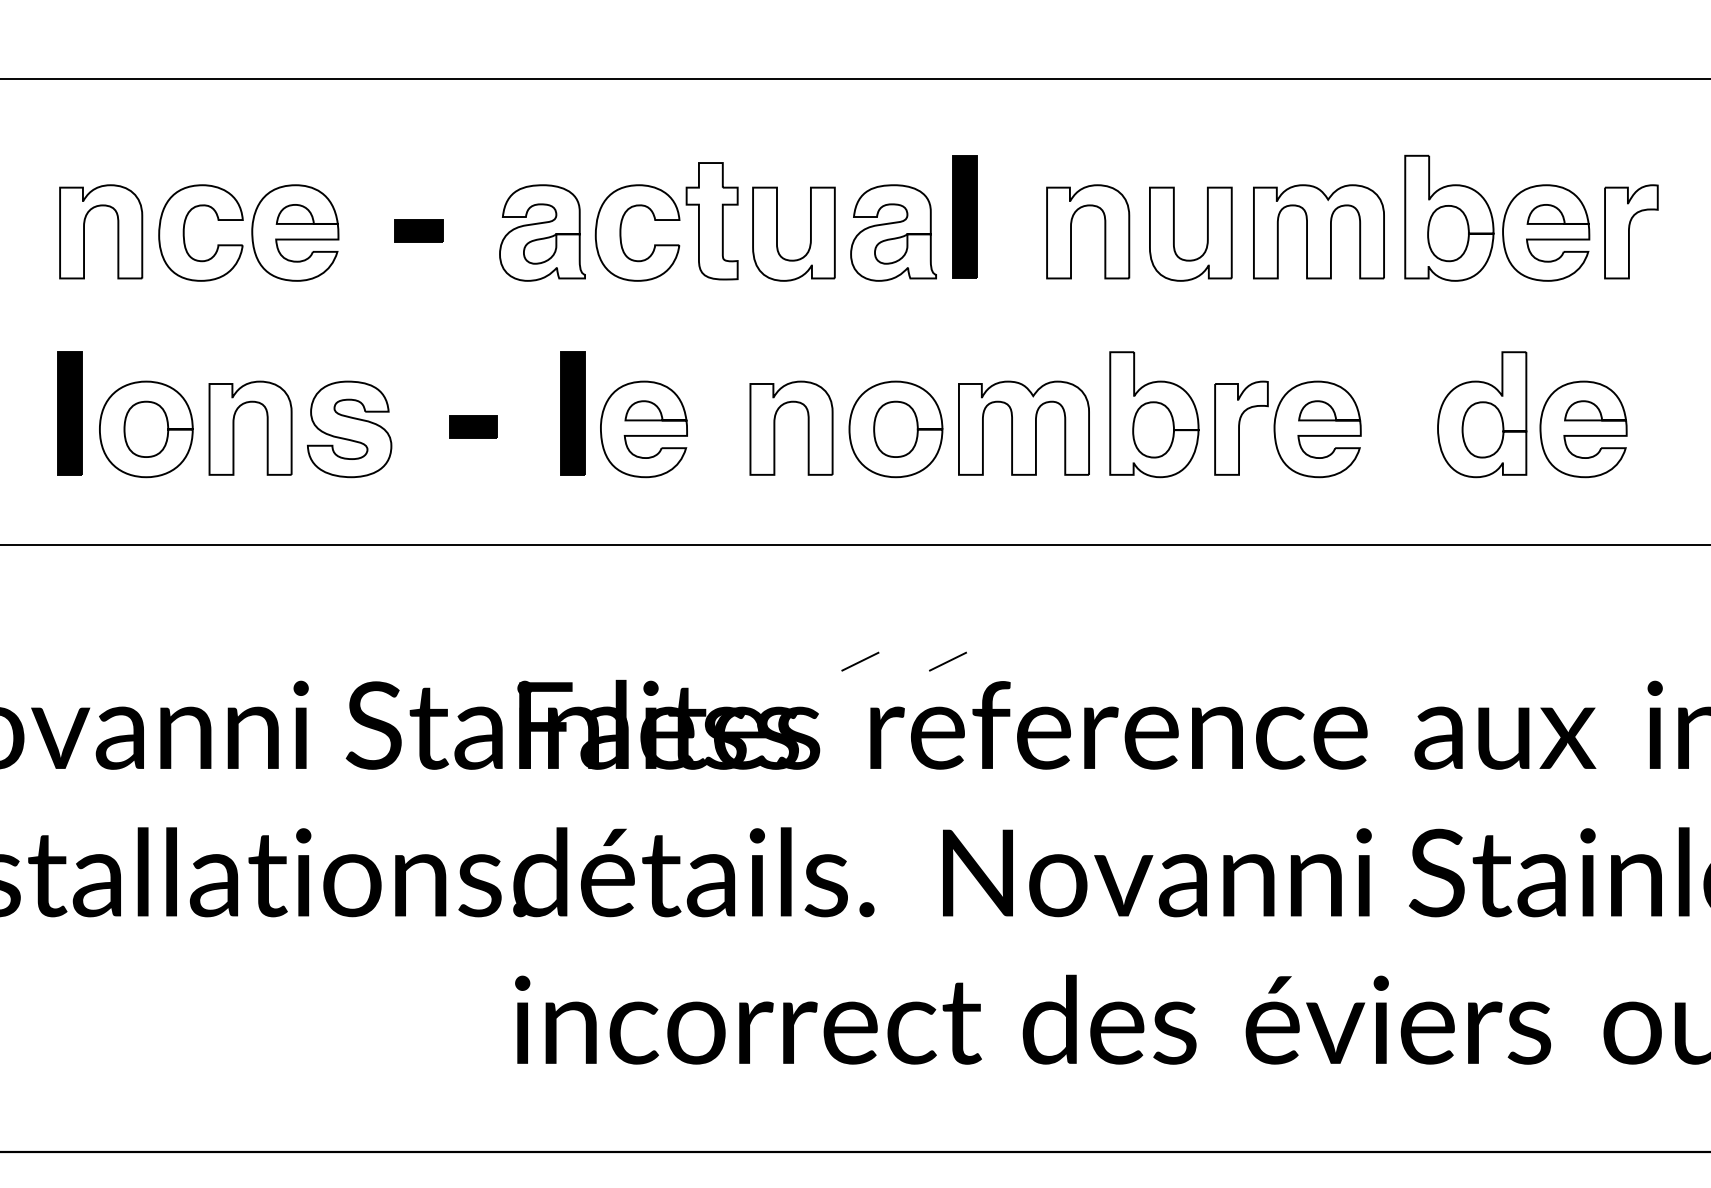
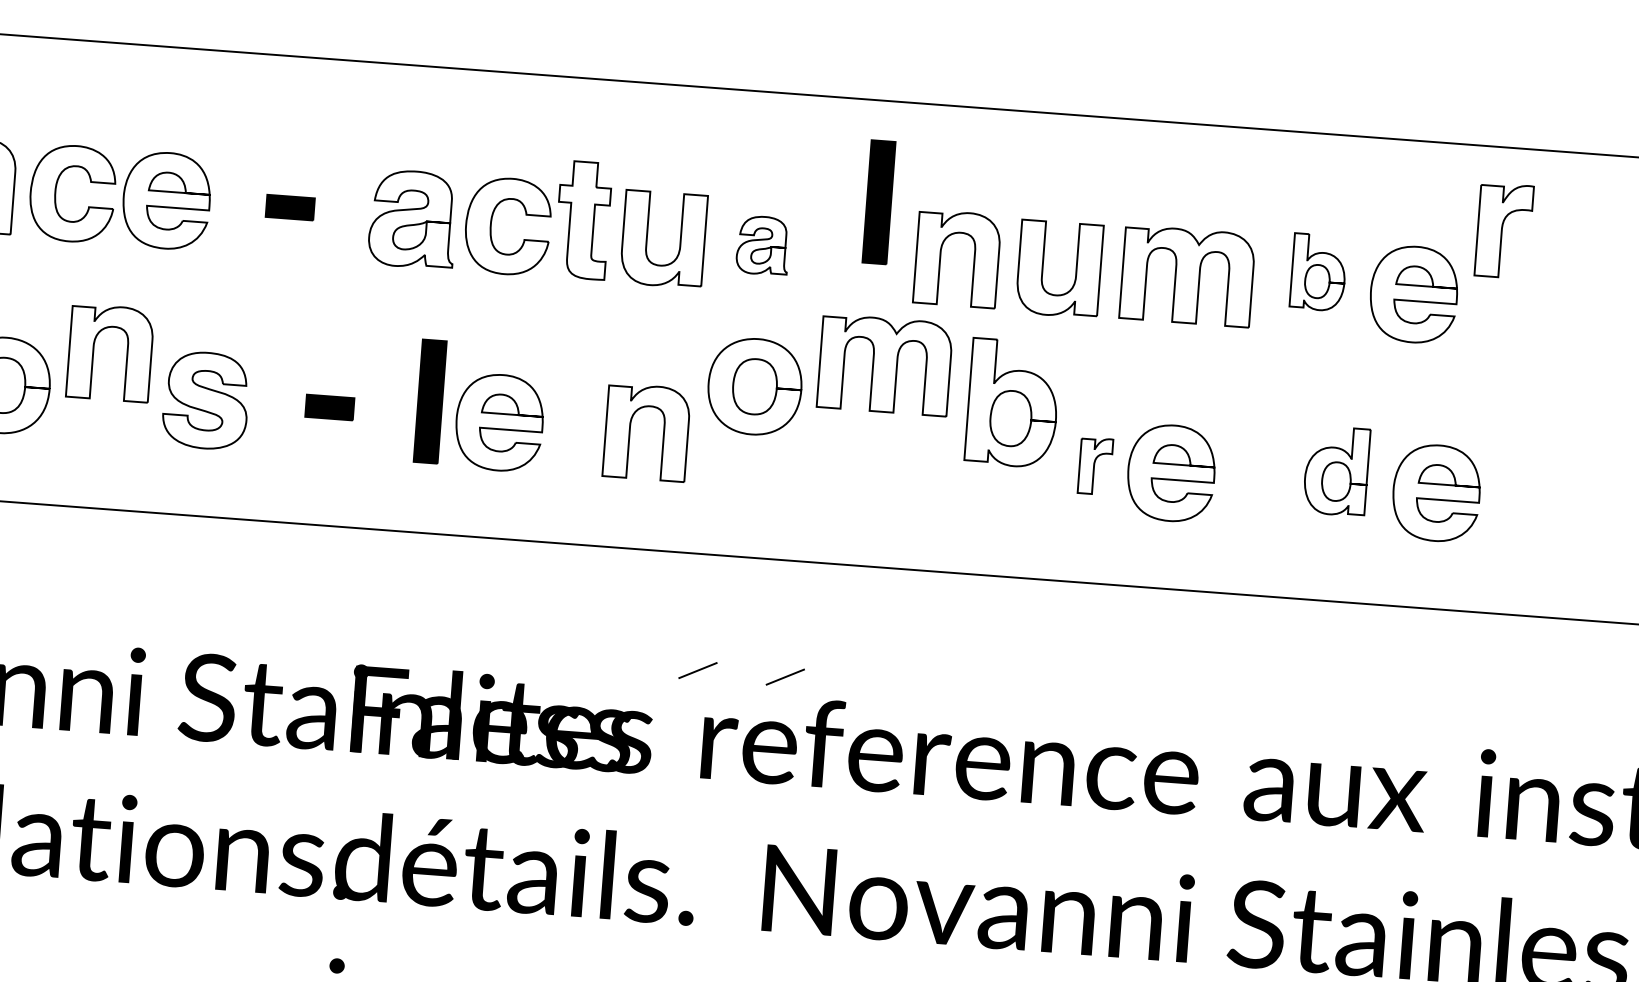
part: (964, 216) -> (878, 201), moved
part: (1449, 217) -> (1318, 271), size x0.6
part: (1631, 231) -> (1504, 230), moved
part: (893, 232) -> (763, 245), size x0.6
part: (1154, 414) -> (1013, 403), moved
part: (1482, 414) -> (1336, 470), size x0.7
part: (234, 427) -> (94, 351), moved
part: (1023, 427) -> (884, 364), moved
part: (1241, 427) -> (1095, 465), size x0.6
part: (895, 429) -> (754, 386), moved

